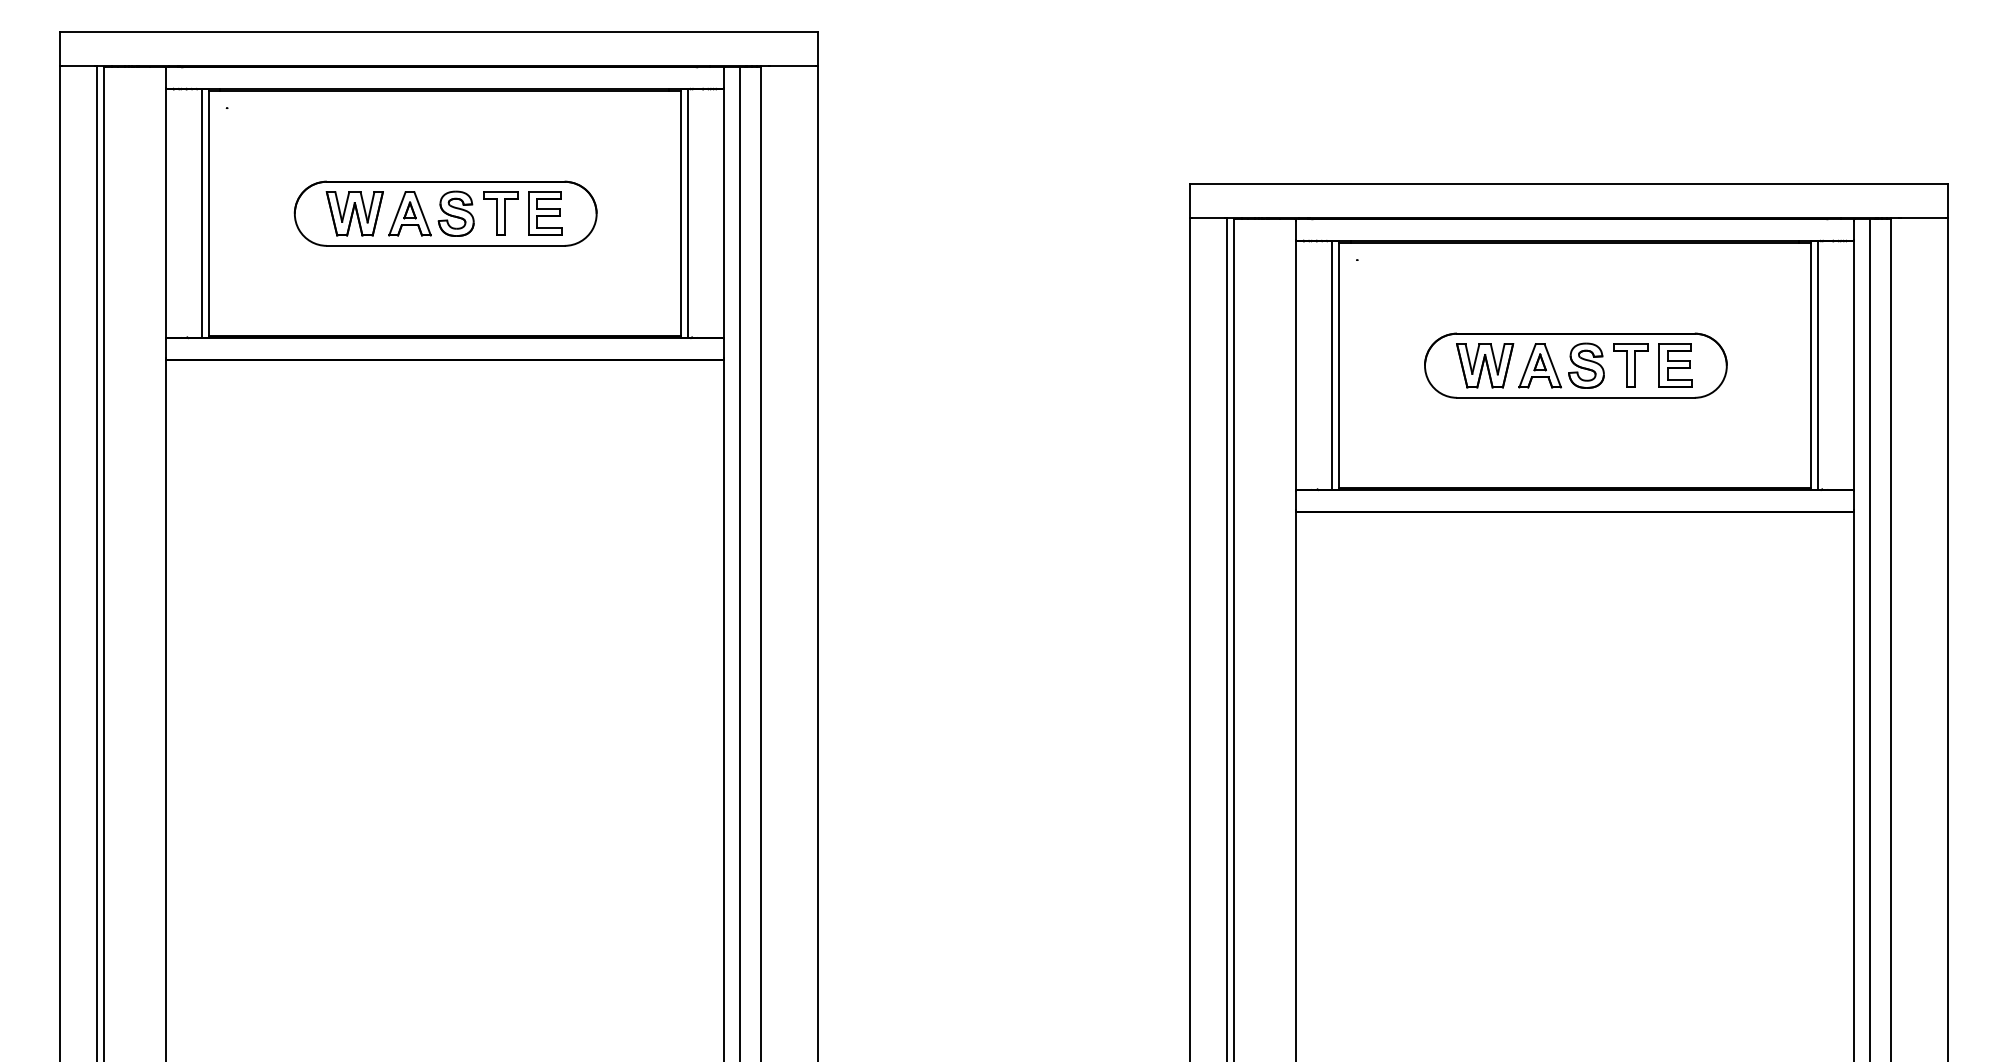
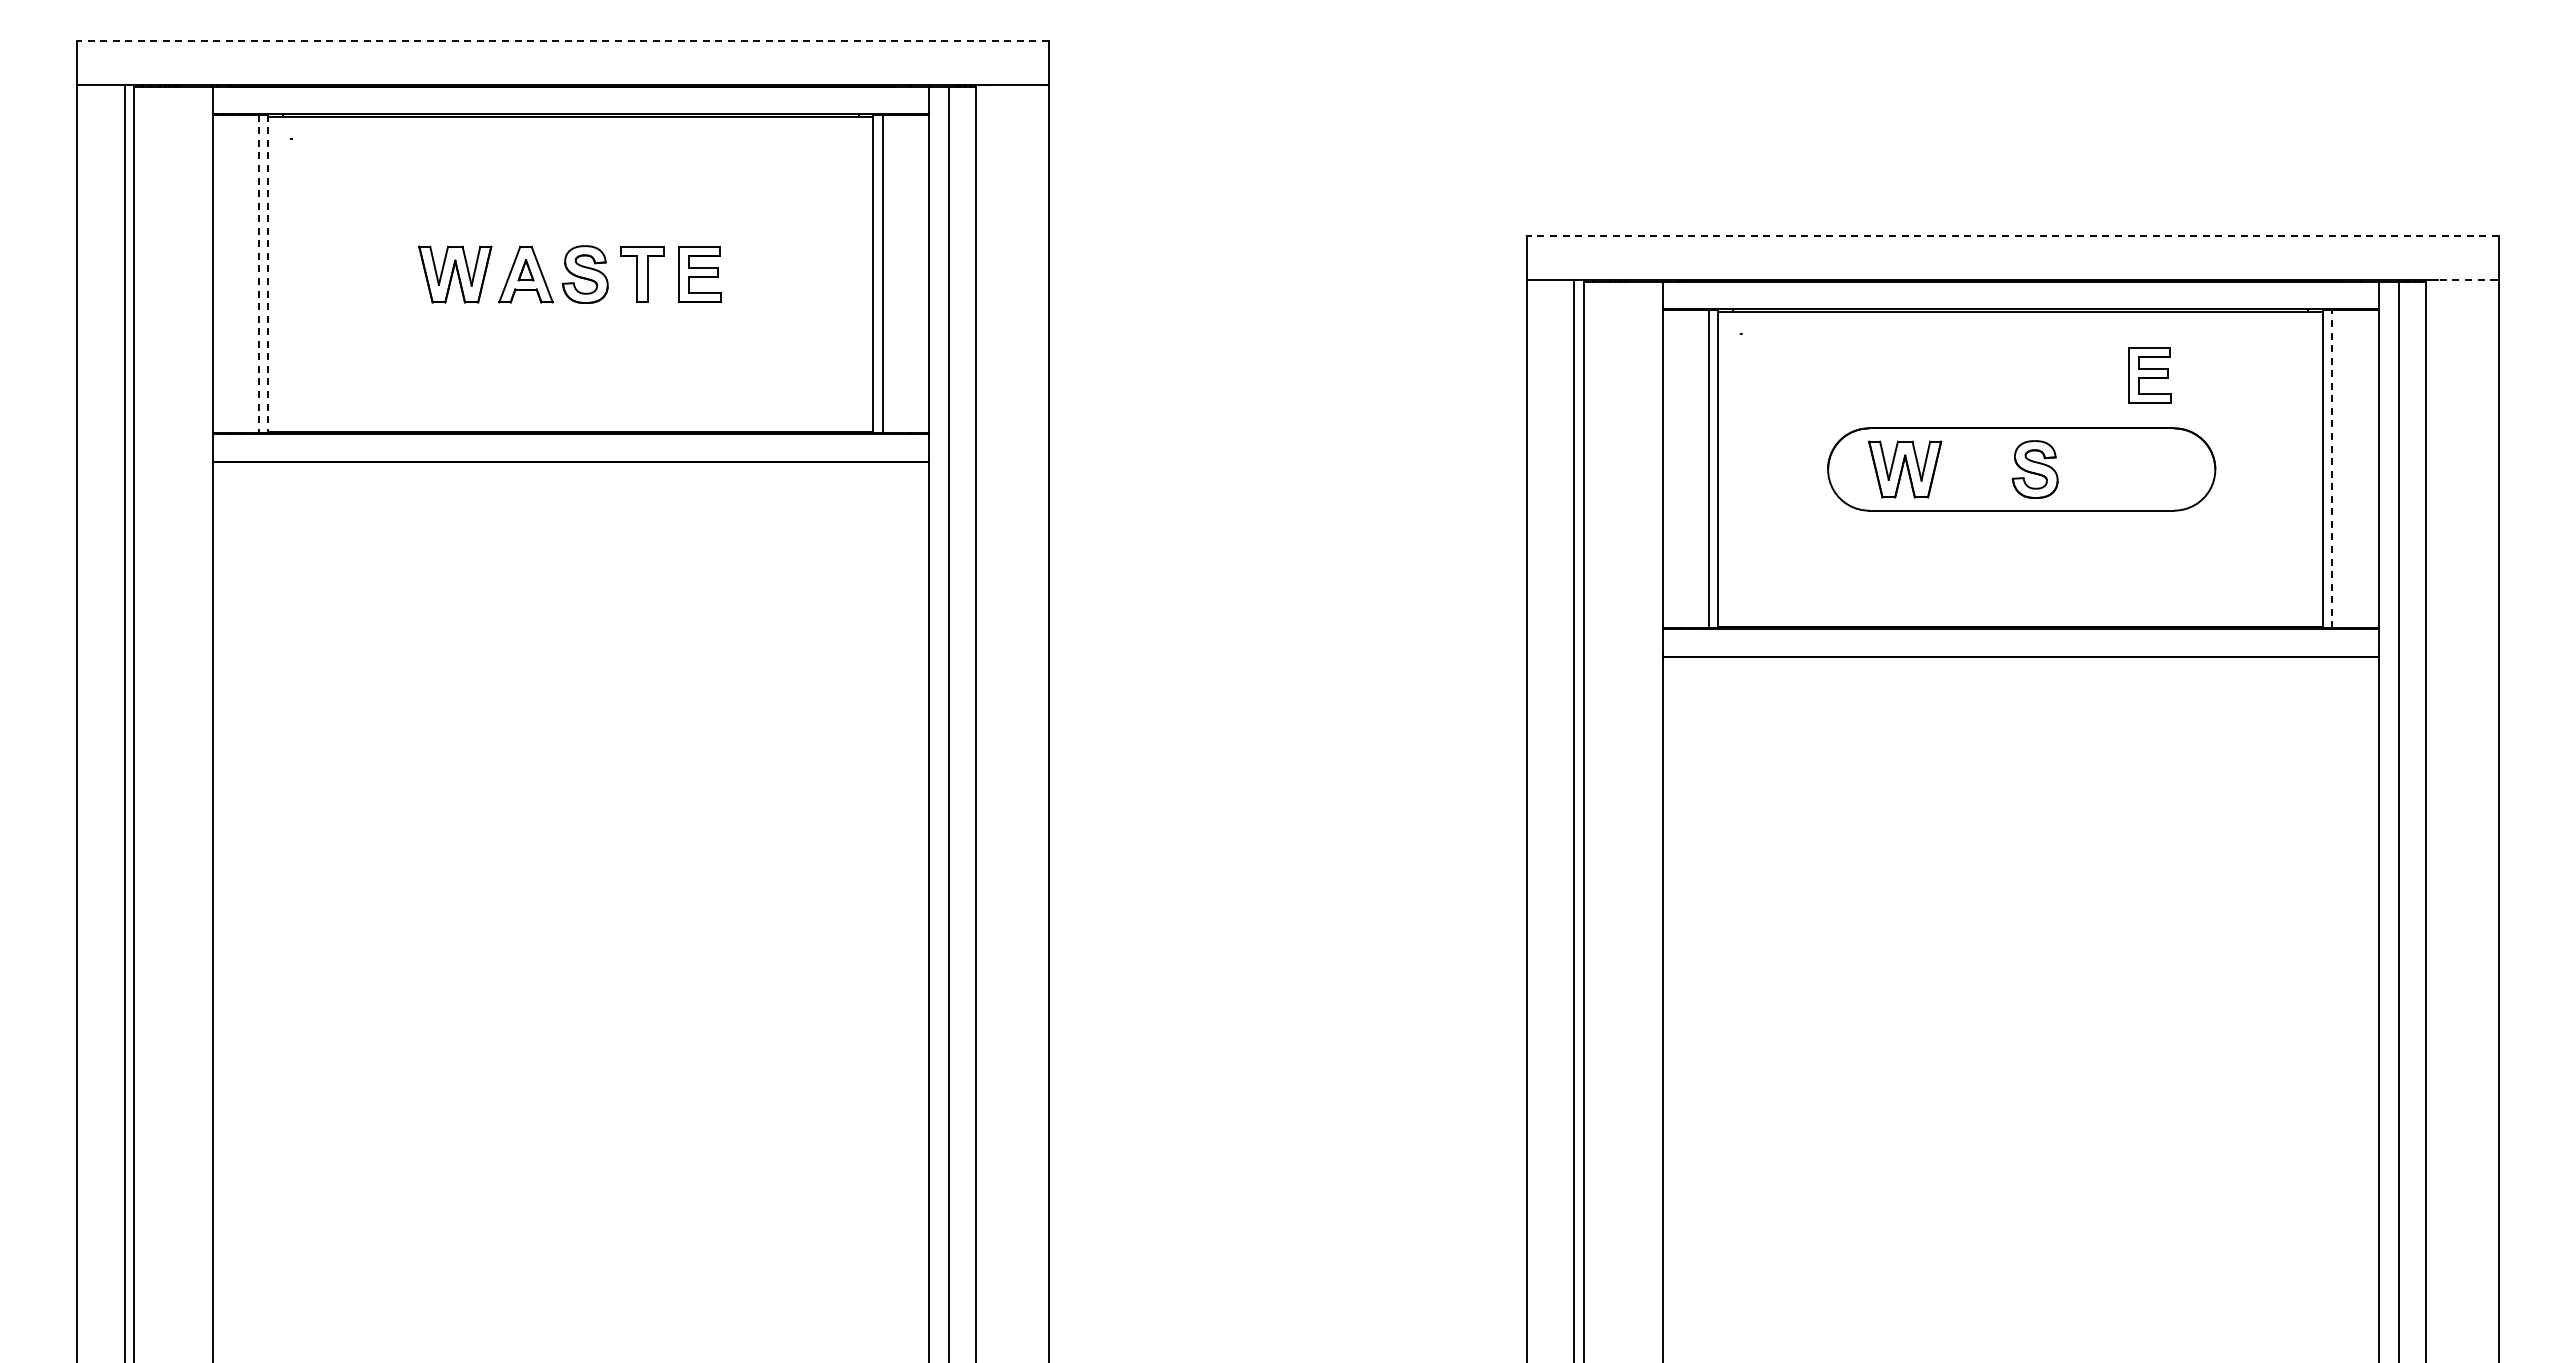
line: (439, 31) -> (563, 40), solid -> dashed
line: (1568, 183) -> (2012, 235), solid -> dashed
line: (201, 213) -> (258, 274), solid -> dashed
line: (209, 213) -> (268, 274), solid -> dashed
part: (445, 213) -> (571, 274), removed
line: (1923, 218) -> (2467, 280), solid -> dashed
line: (1818, 364) -> (2332, 468), solid -> dashed
part: (1539, 365) -> (1975, 469), removed
part: (1631, 365) -> (2092, 469), removed
part: (1675, 365) -> (2149, 375), moved

